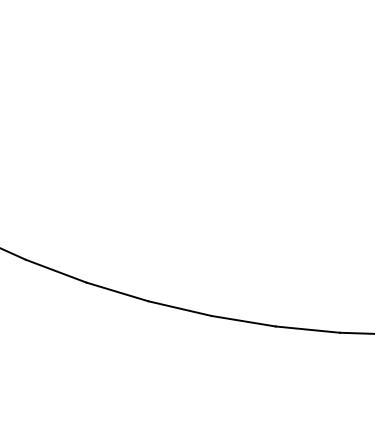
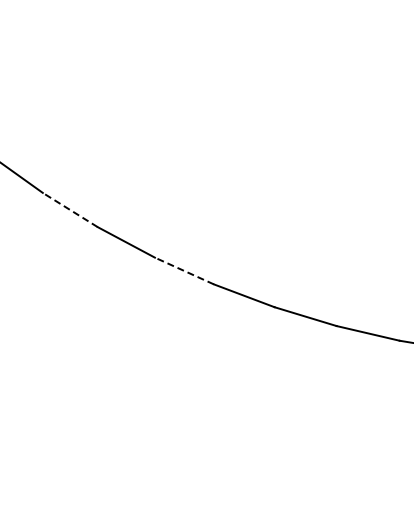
line: (55, 270) -> (69, 209), solid -> dashed
line: (180, 308) -> (184, 270), solid -> dashed

